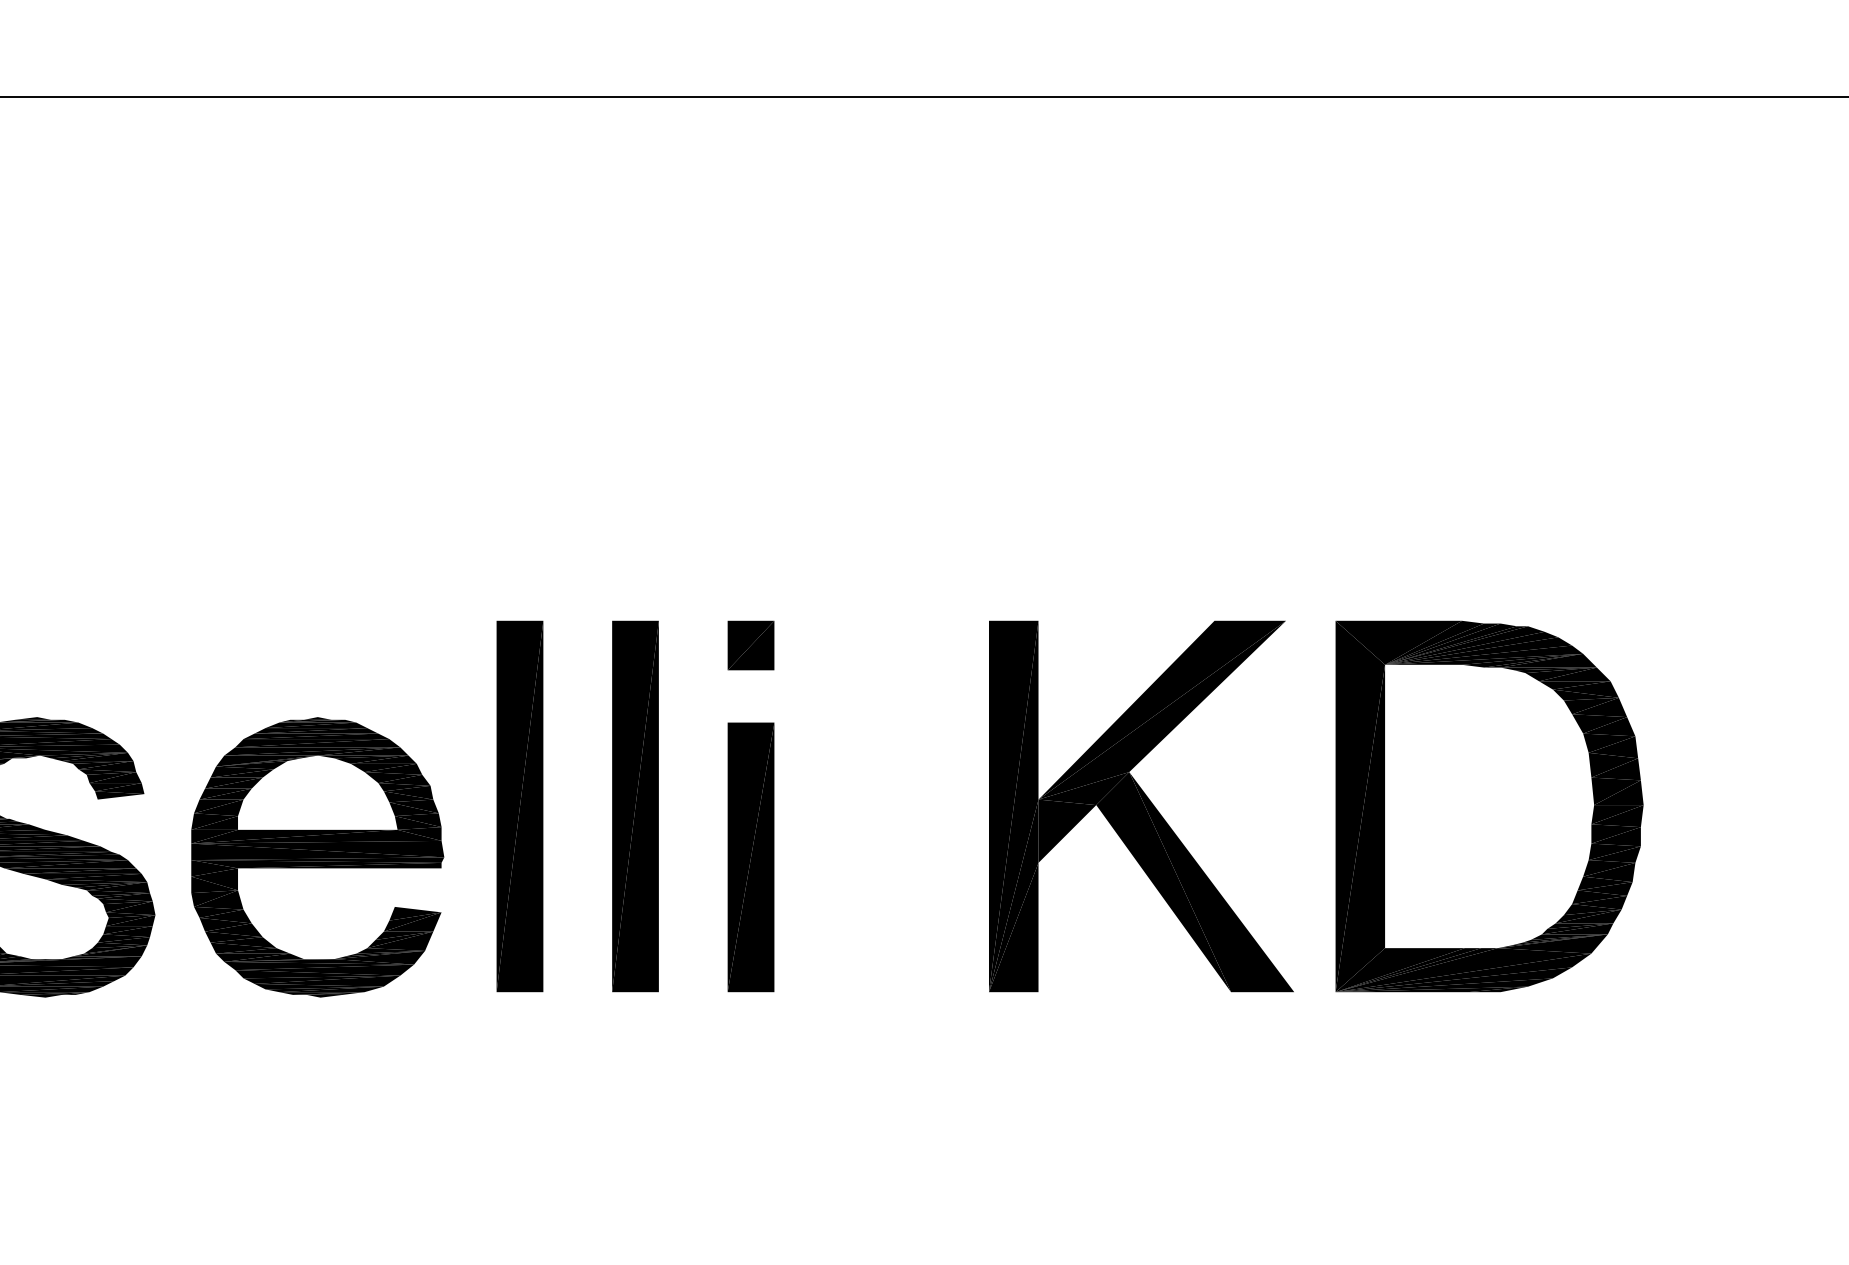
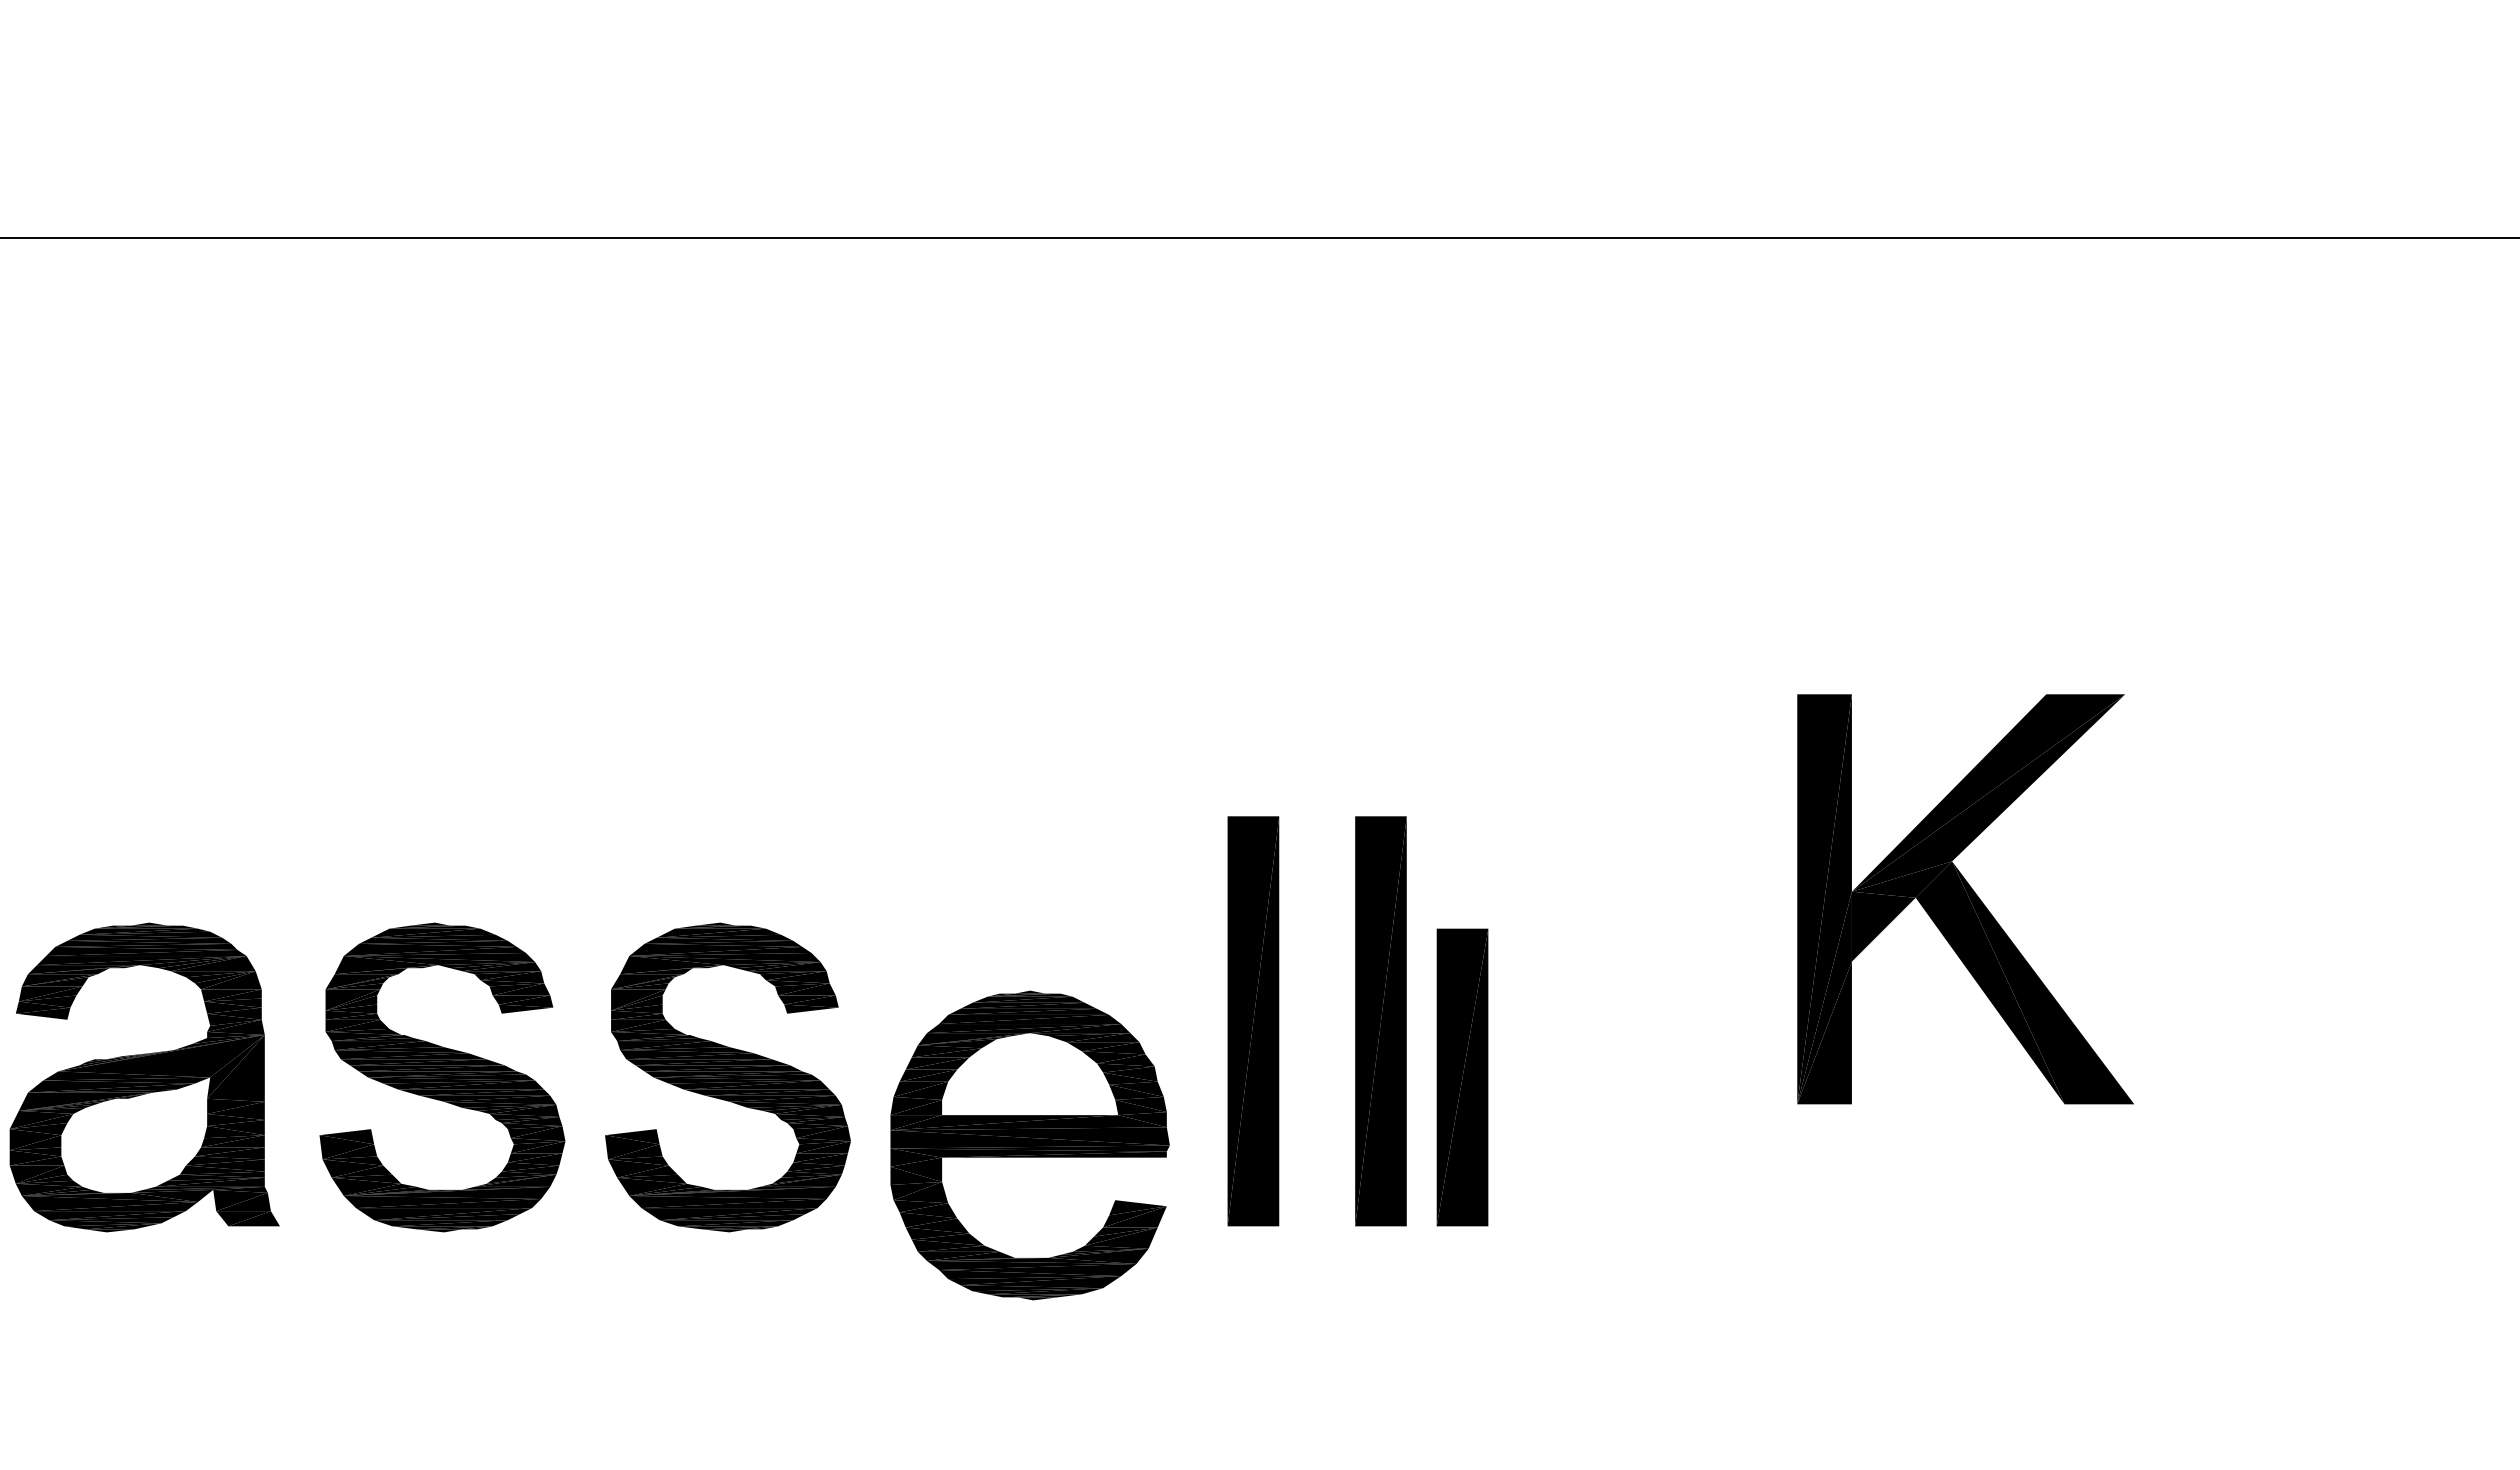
part: (751, 645) -> (1508, 843), removed
part: (1141, 806) -> (1965, 899), moved
part: (1489, 806) -> (2323, 1021), removed
part: (317, 857) -> (1029, 1145), moved
part: (751, 857) -> (1462, 1077), moved

